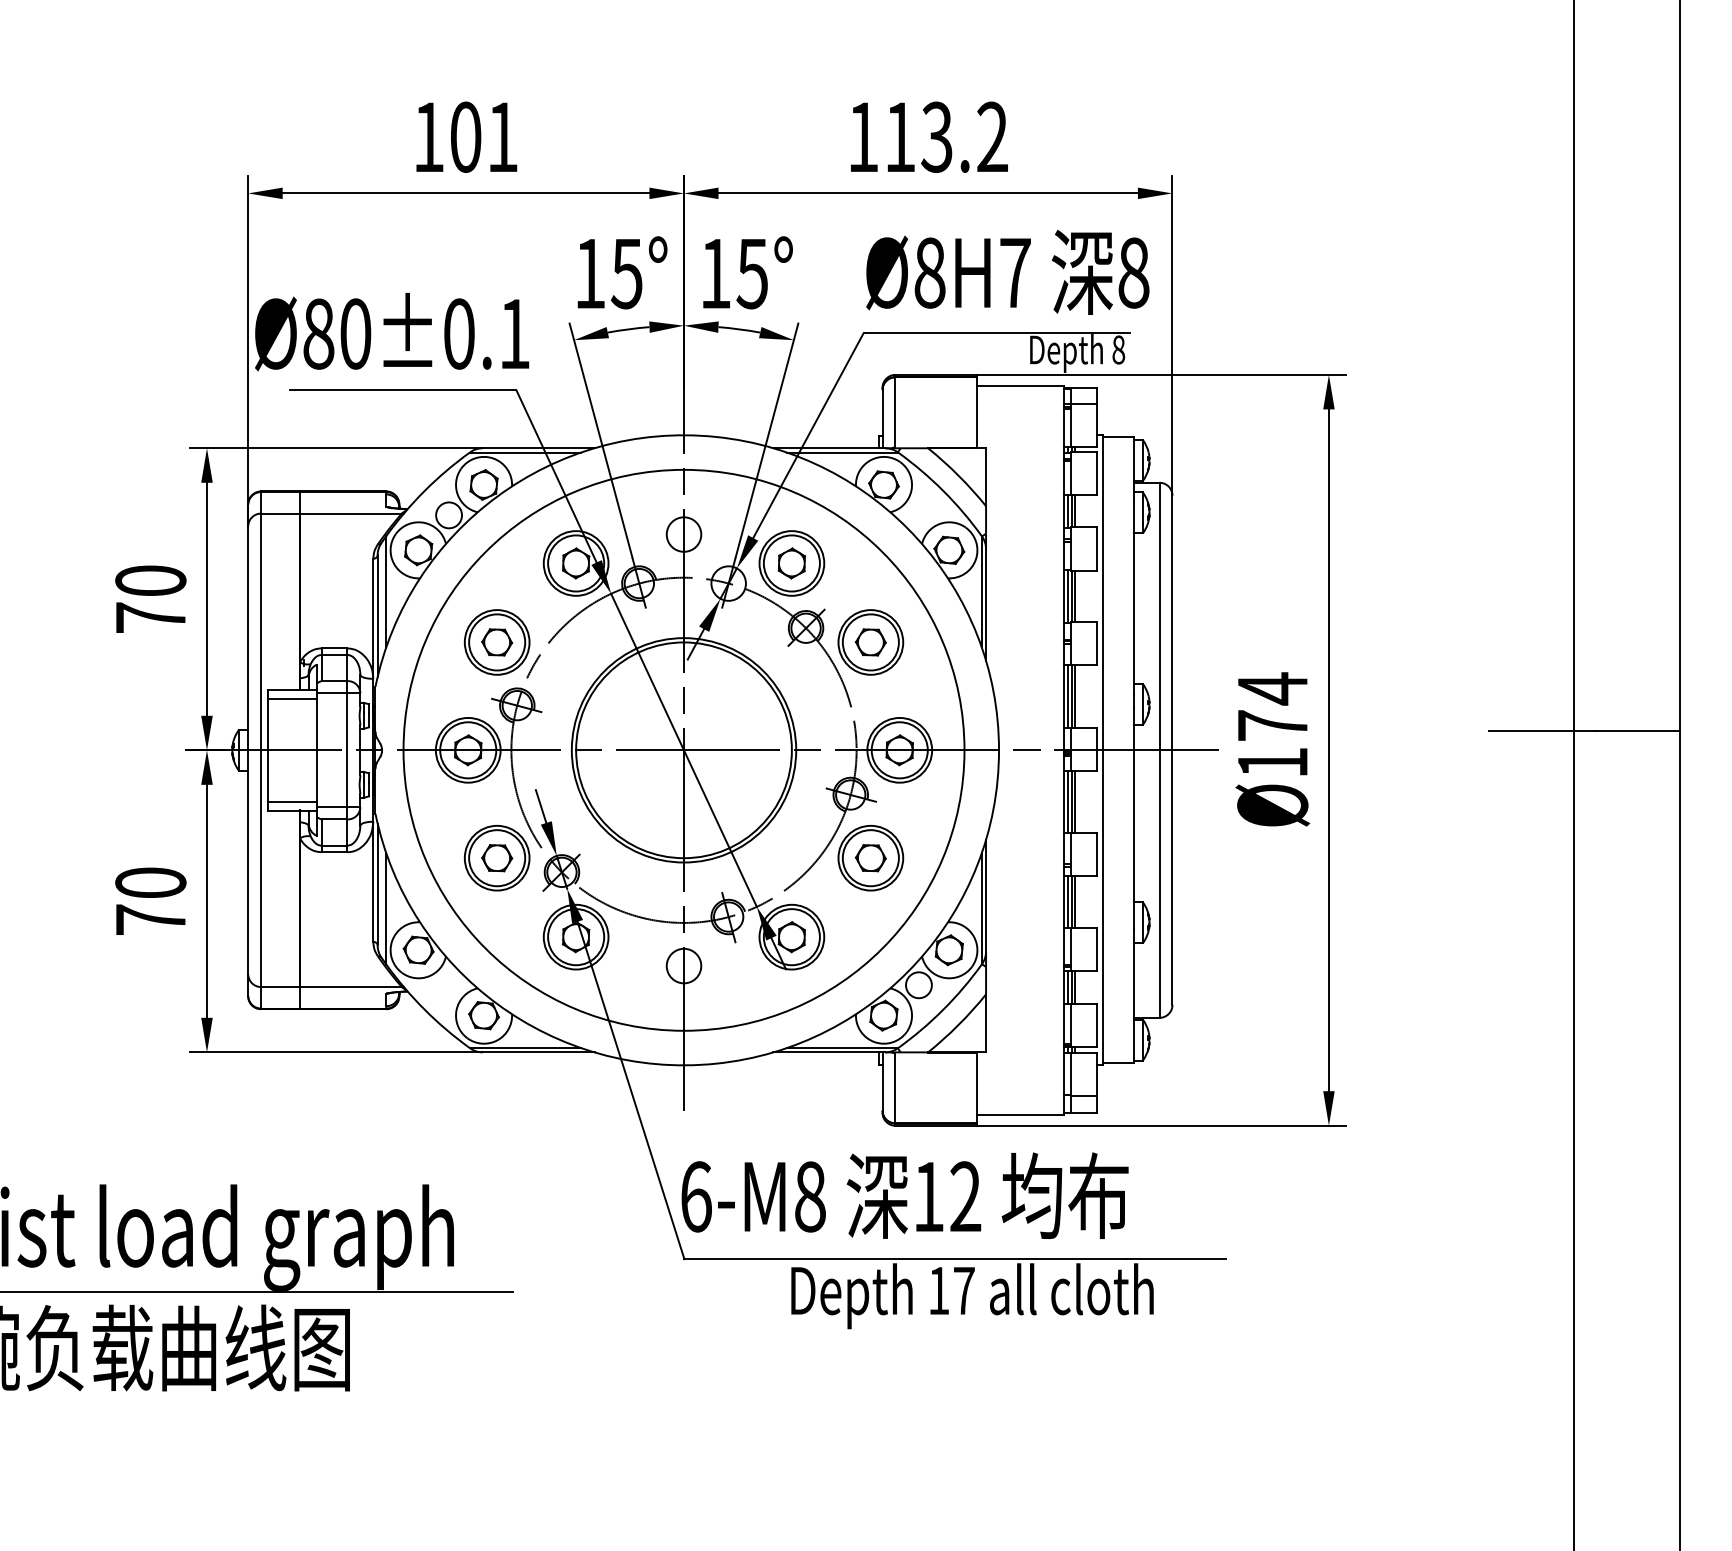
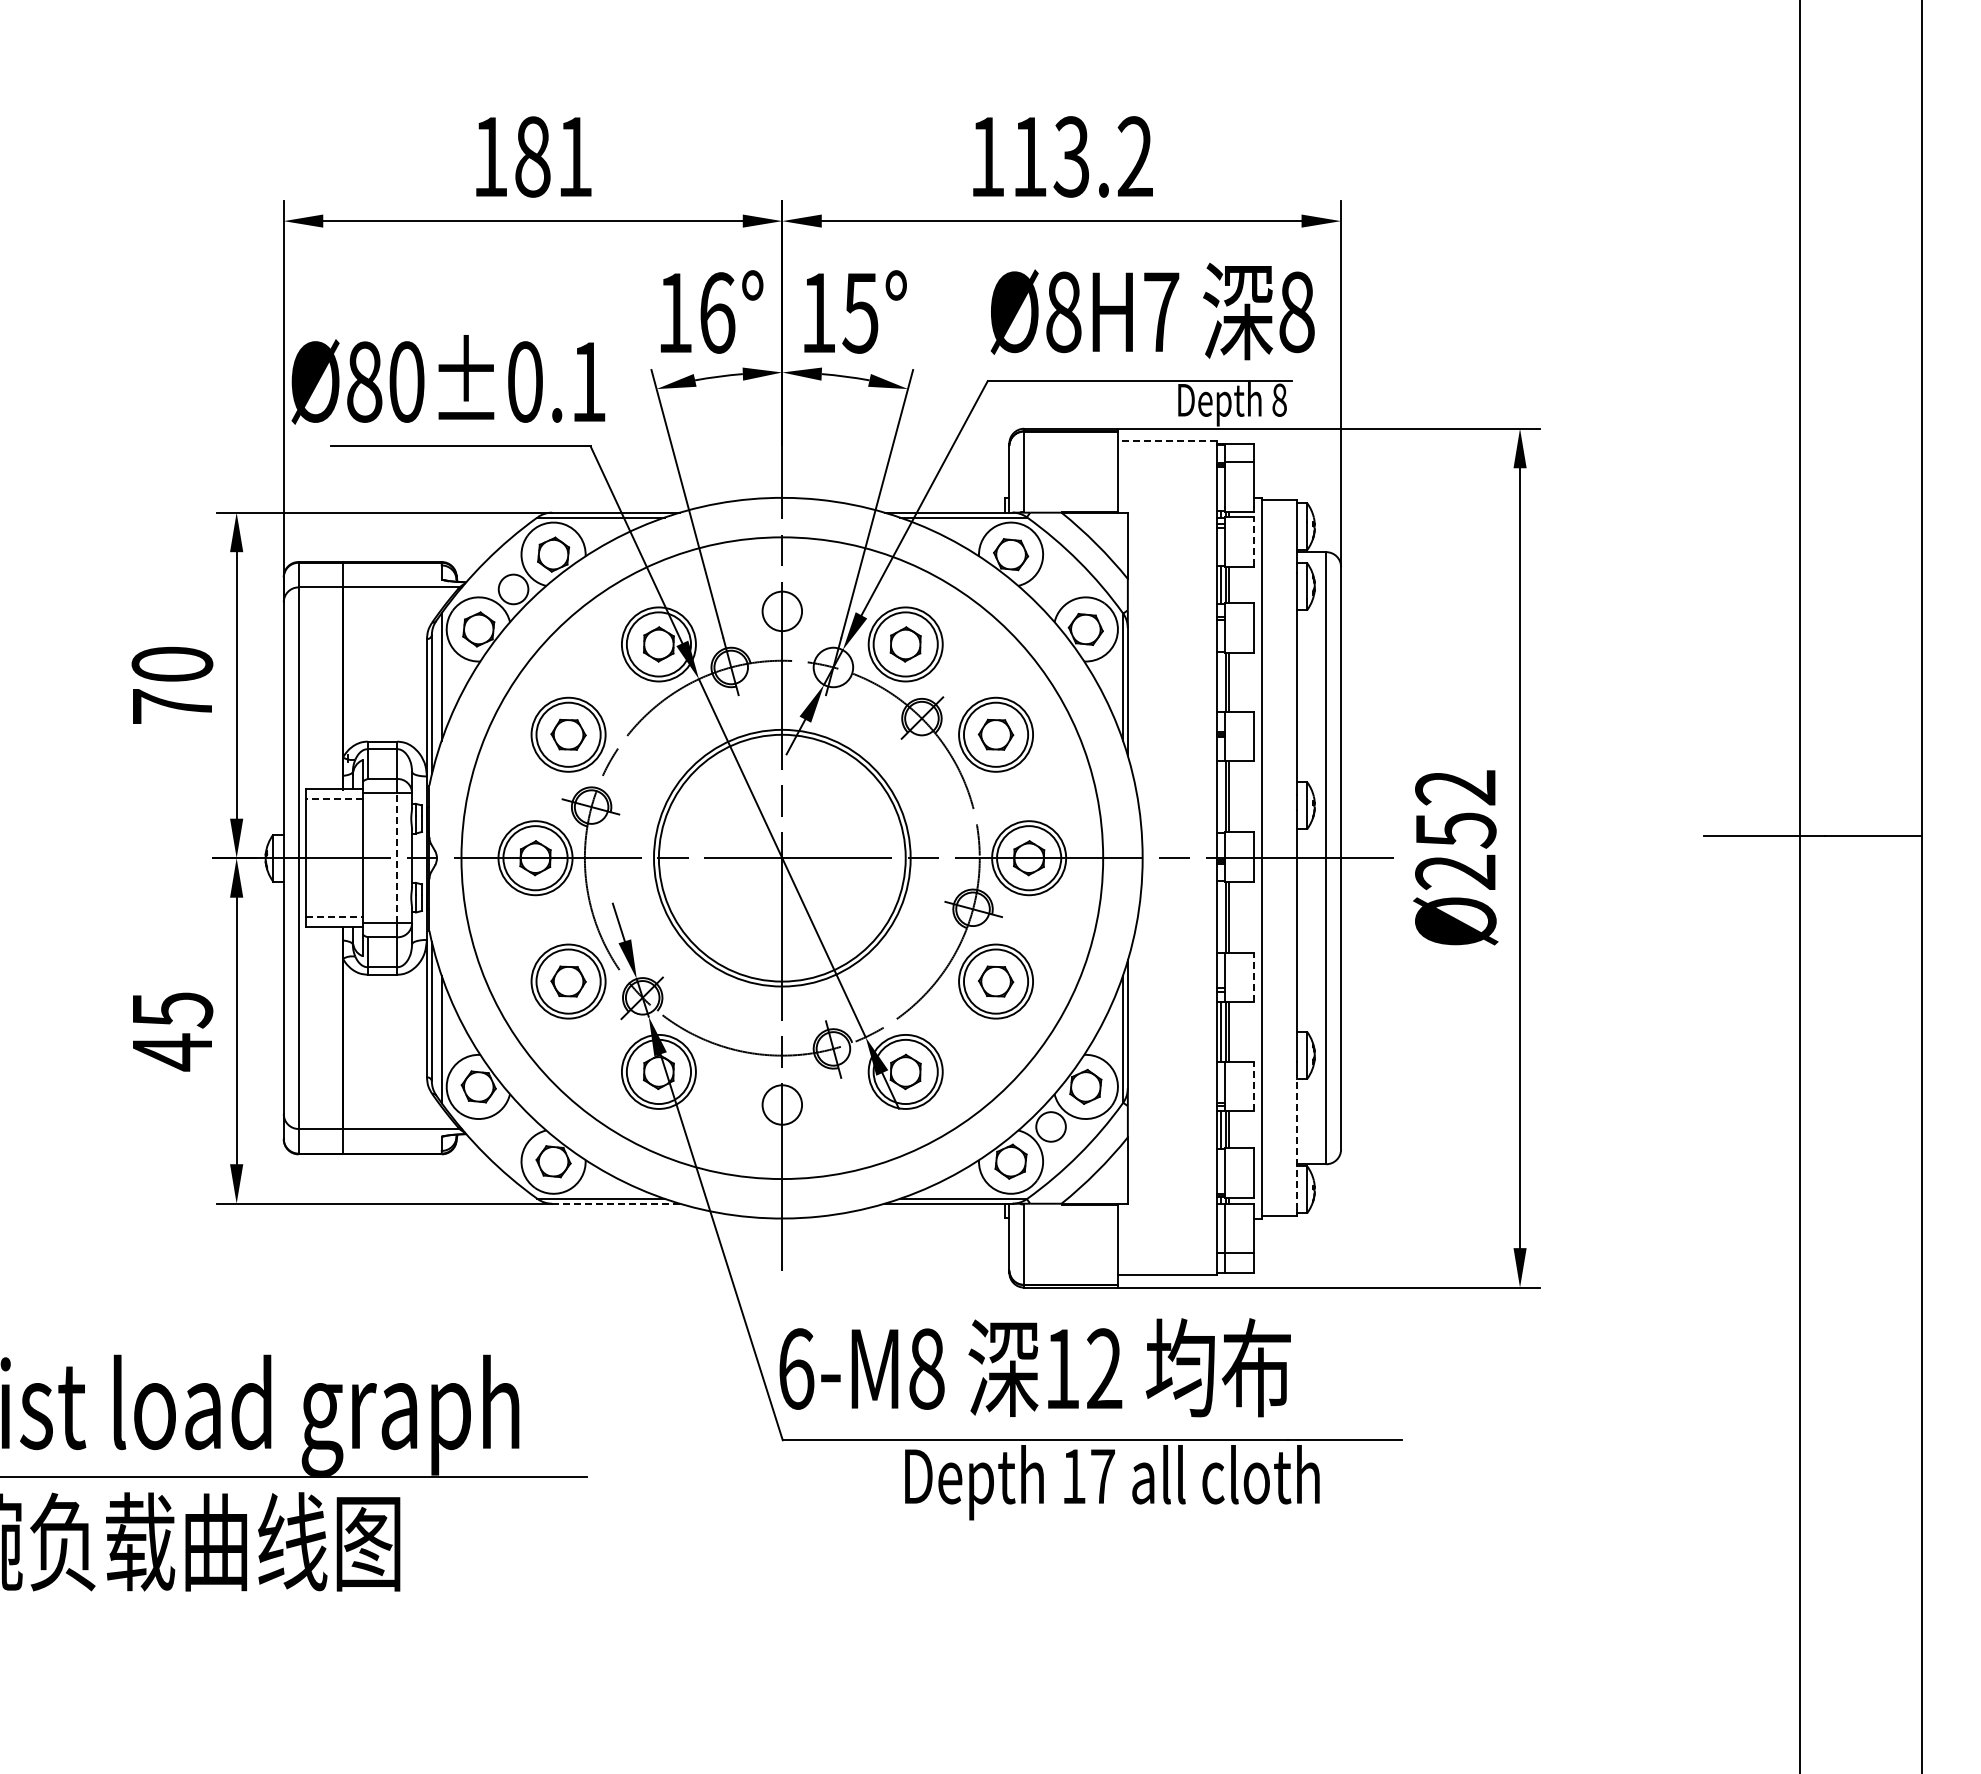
text: (465, 136) -> (532, 156), 101 -> 181
text: (626, 273) -> (716, 312), 15° -> 16°
line: (1019, 386) -> (1166, 441), solid -> dashed
line: (1096, 473) -> (1254, 541), solid -> dashed
line: (1067, 596) -> (1221, 682), removed
line: (1067, 696) -> (1221, 796), removed
line: (291, 698) -> (333, 798), solid -> dashed
text: (1272, 725) -> (1455, 829), Ø174 -> Ø252
line: (347, 749) -> (397, 857), solid -> dashed
line: (292, 802) -> (334, 917), solid -> dashed
line: (1067, 802) -> (1221, 917), removed
line: (1096, 854) -> (1254, 977), solid -> dashed
text: (150, 901) -> (172, 1031), 70 -> 45
line: (1096, 949) -> (1254, 1086), solid -> dashed
line: (1133, 998) -> (1296, 1142), solid -> dashed
line: (539, 1052) -> (616, 1203), solid -> dashed

